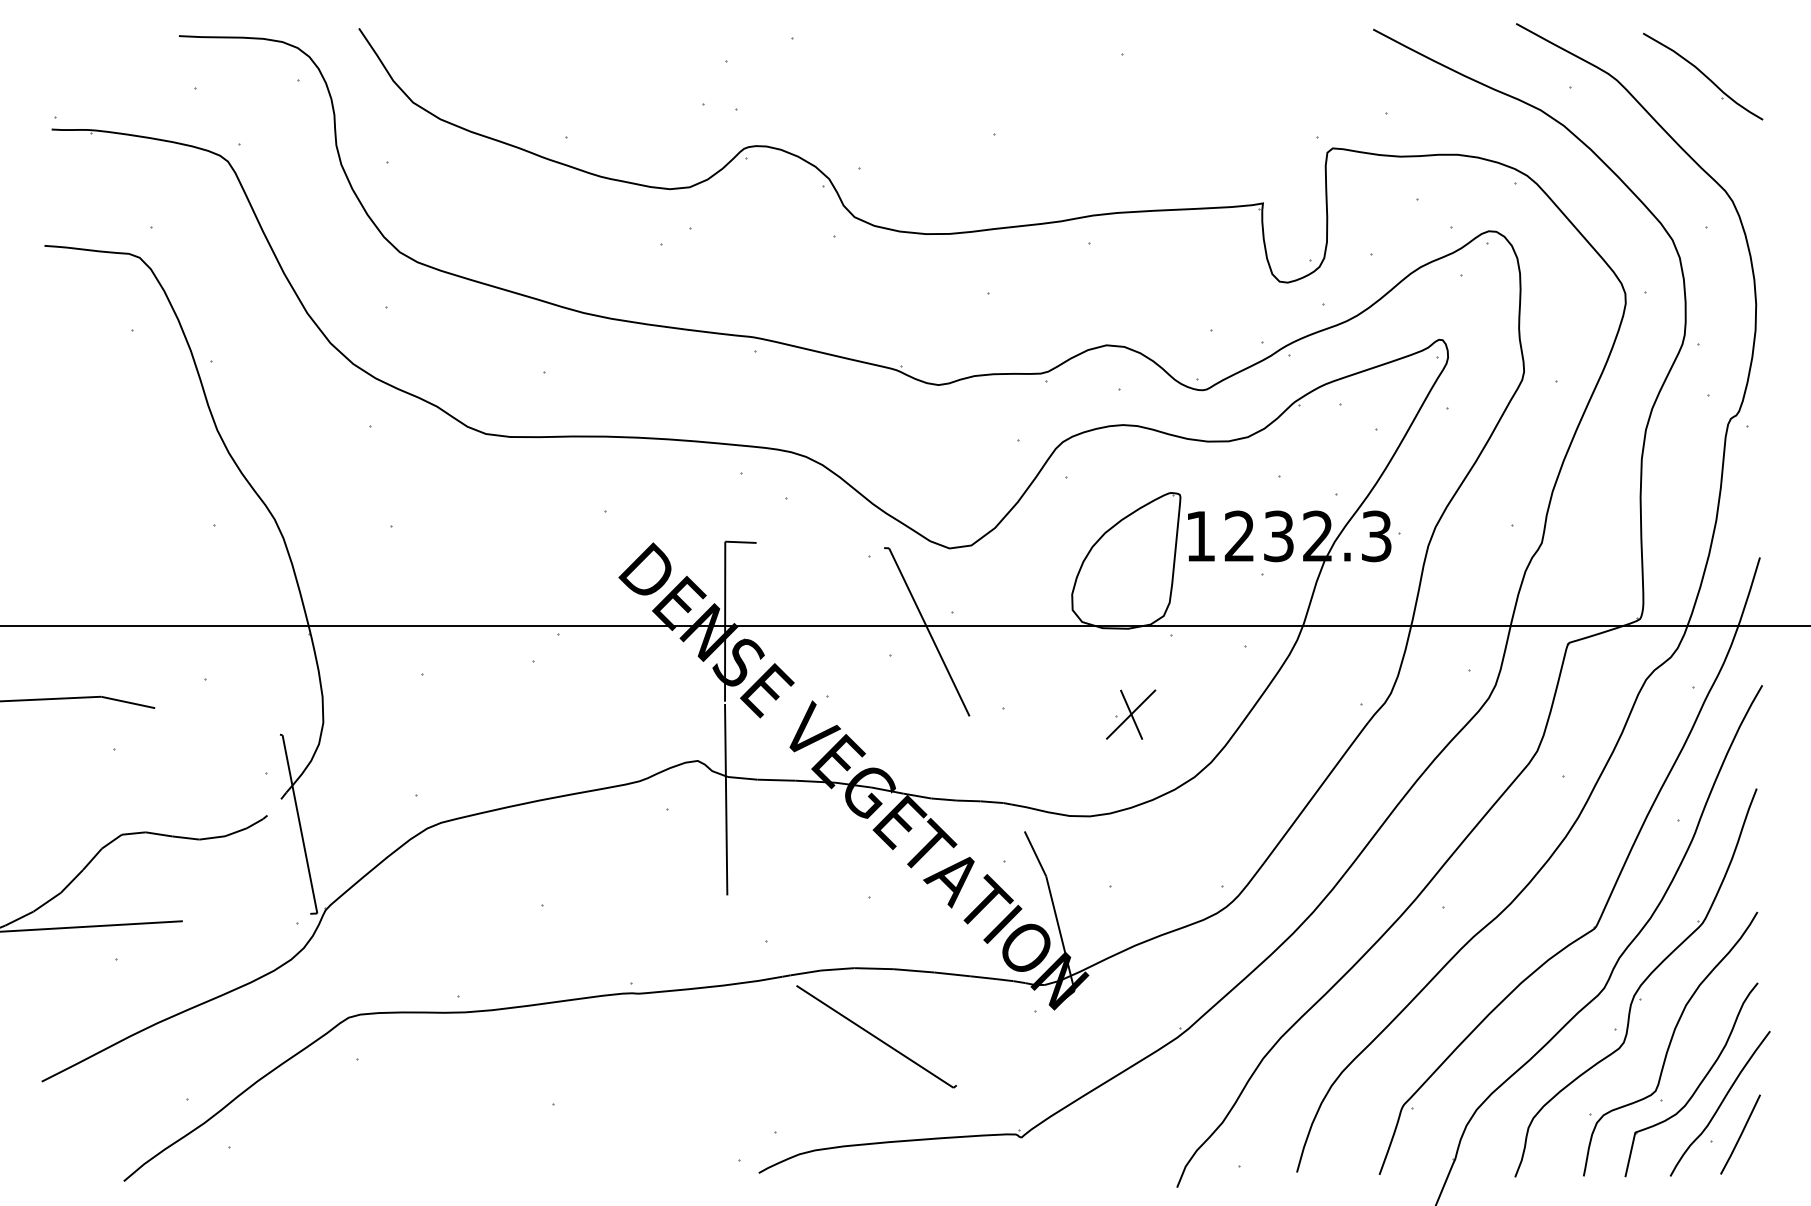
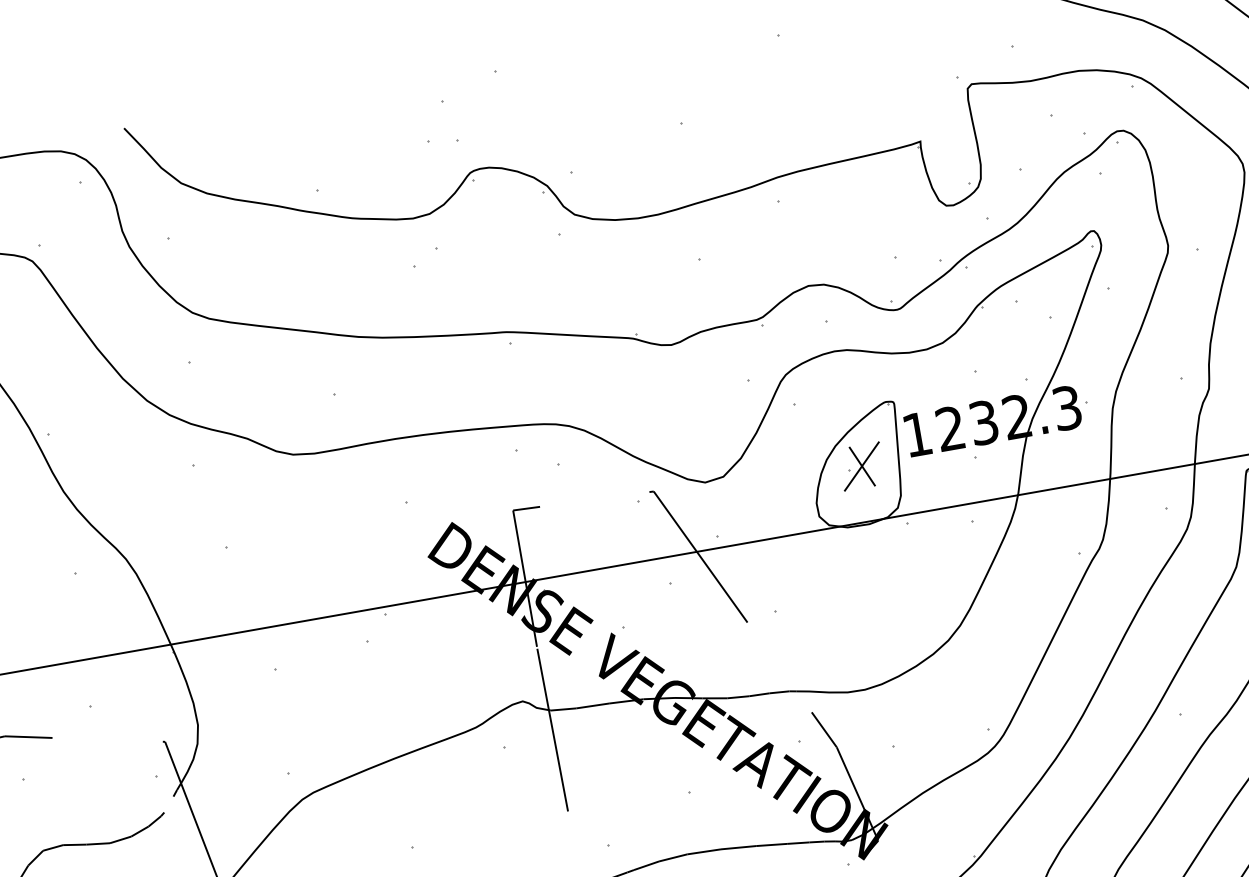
part: (1131, 714) -> (862, 466), moved

